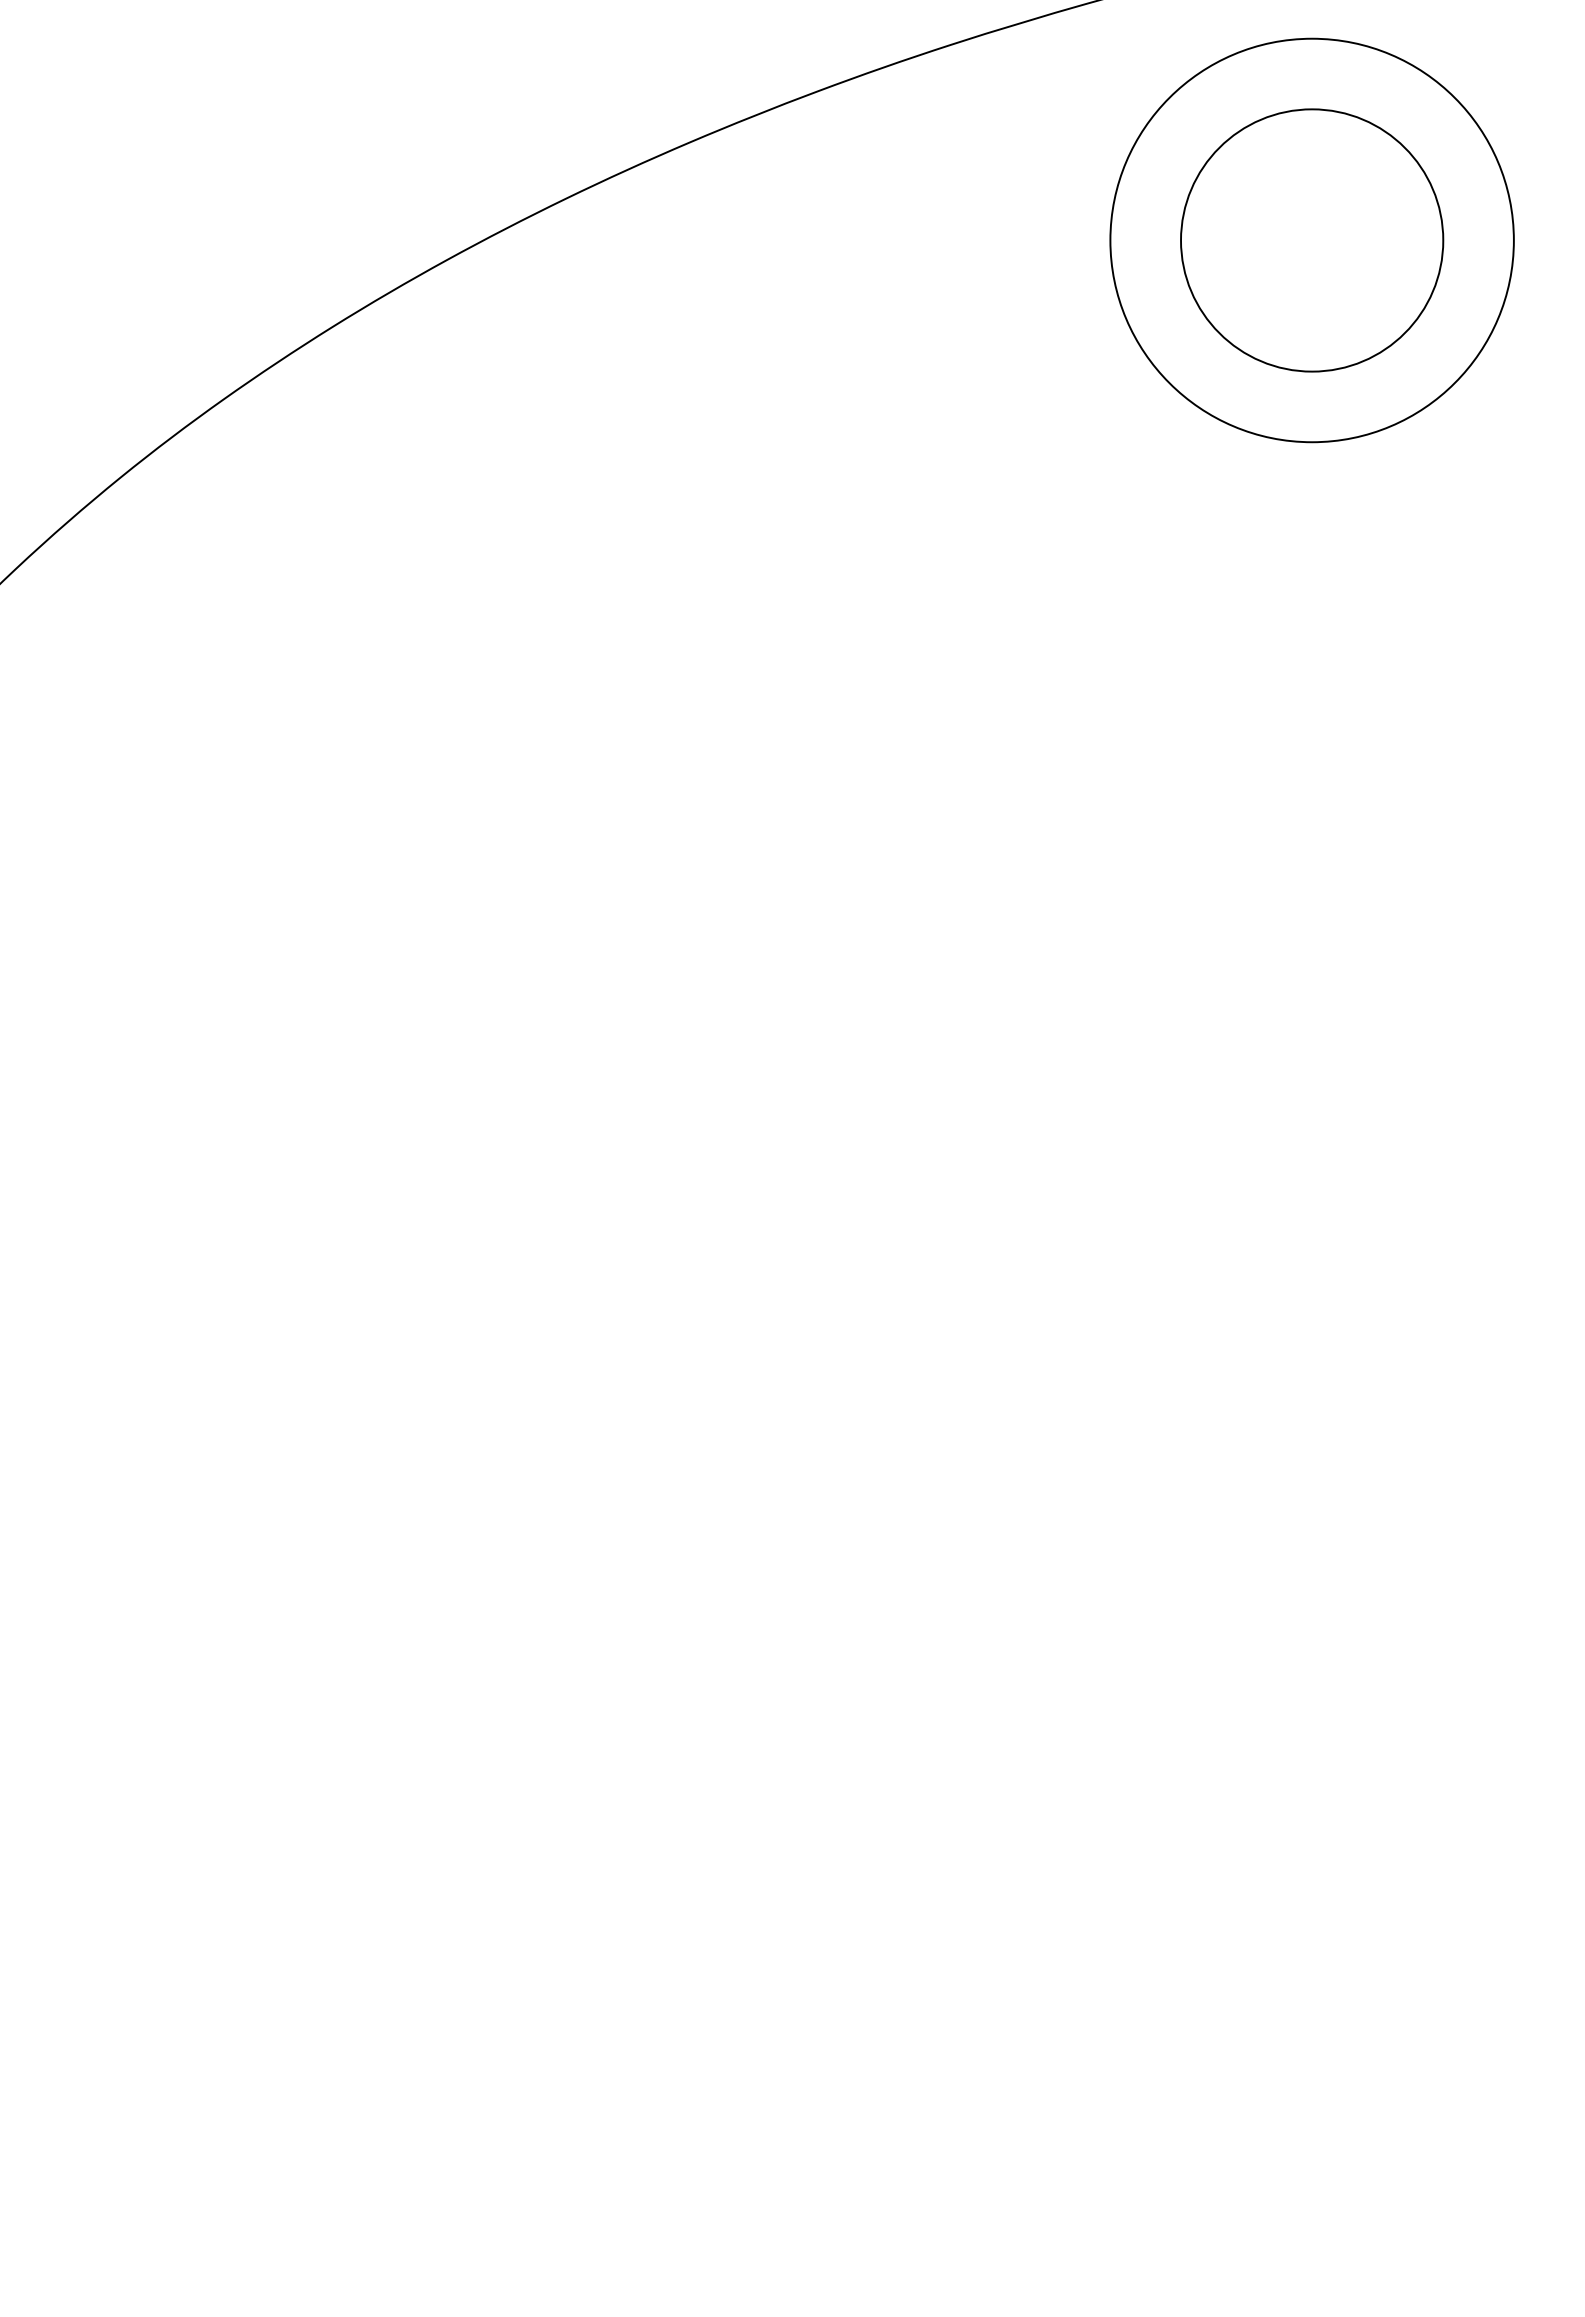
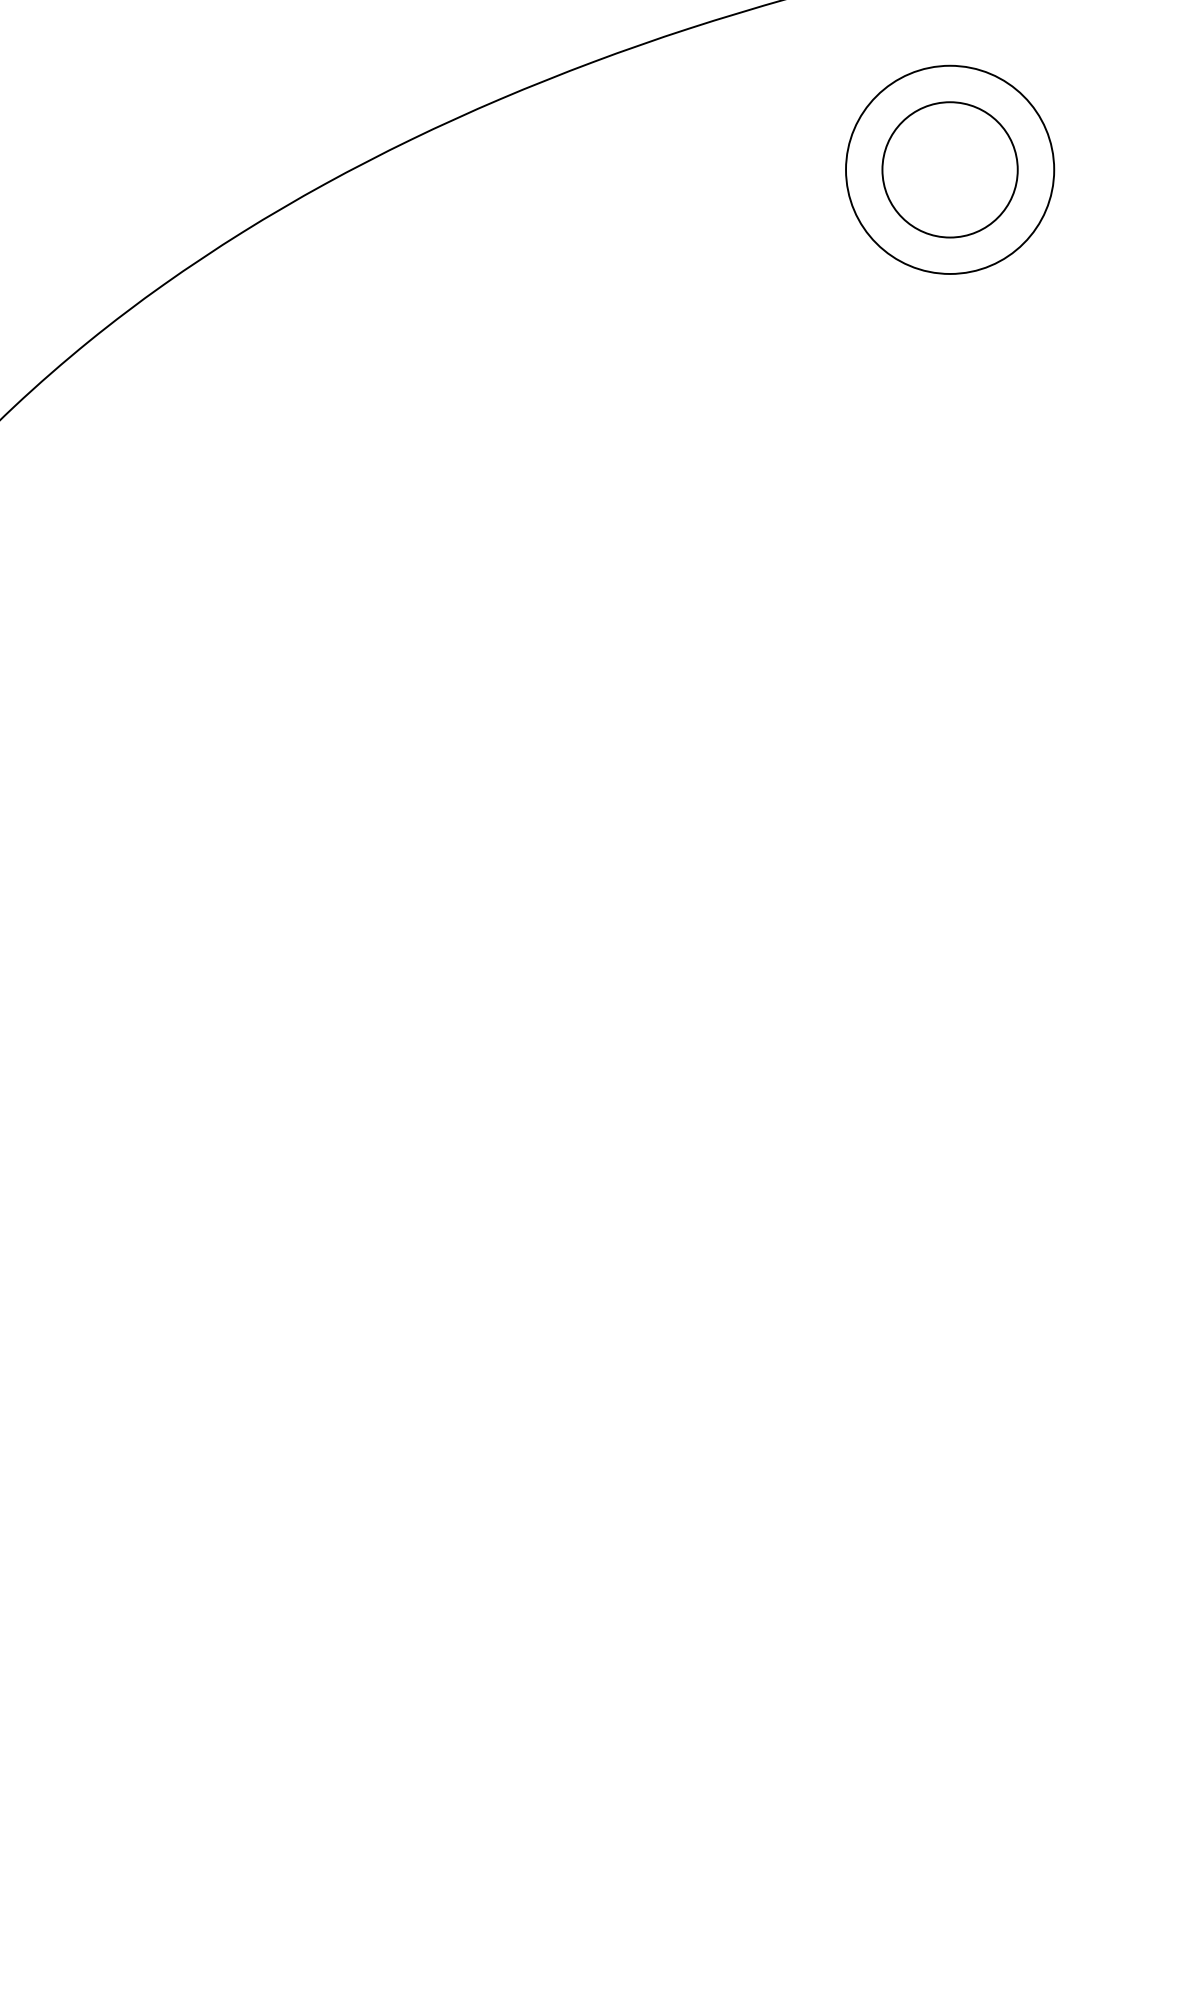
circle: (1311, 239) -> (949, 169), size x0.71
circle: (1312, 239) -> (950, 169), size x0.71

